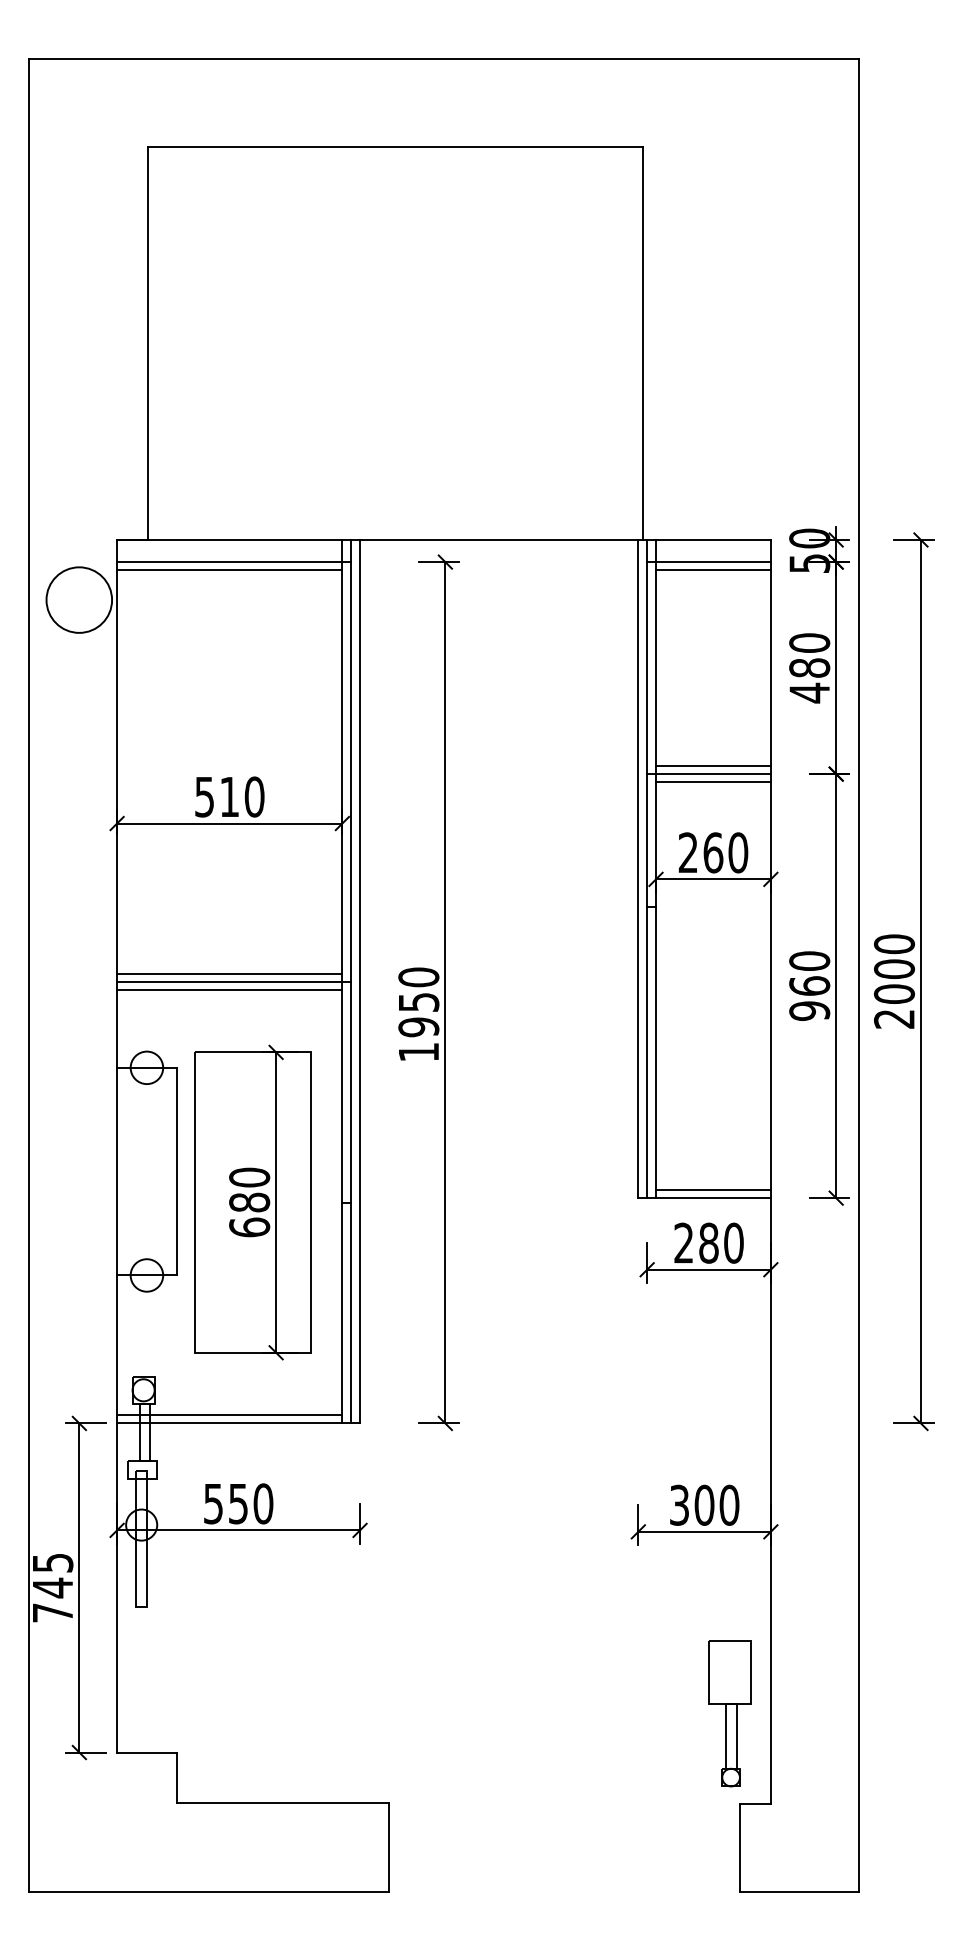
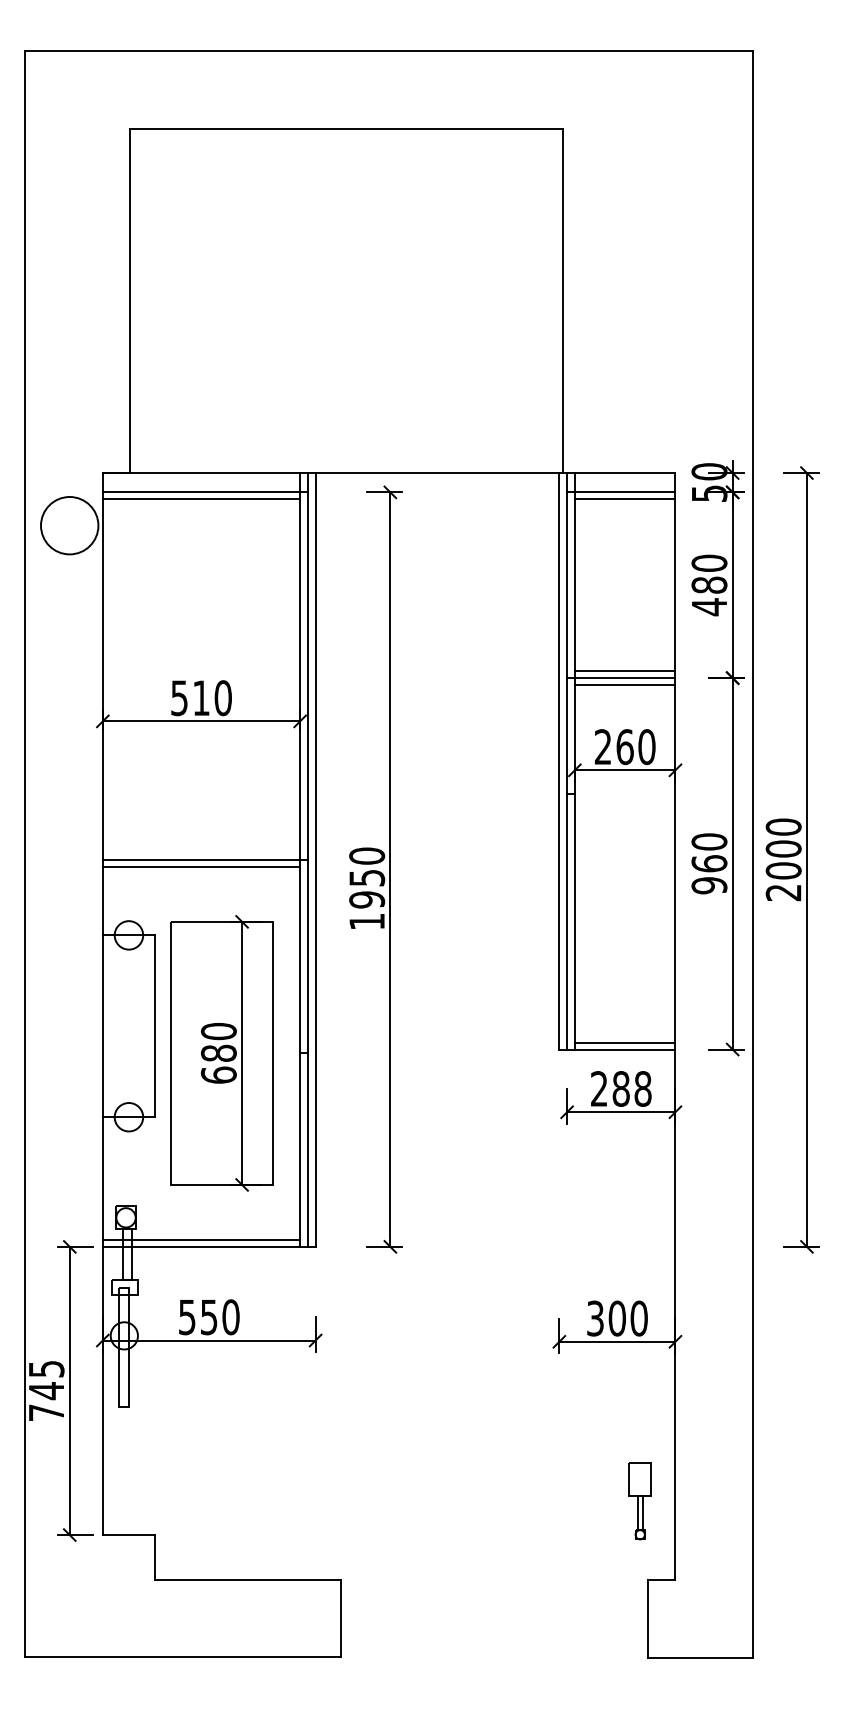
line: (229, 973) -> (201, 852), removed
text: (733, 1243) -> (642, 1089), 280 -> 288
part: (729, 1713) -> (639, 1500), size x0.6

